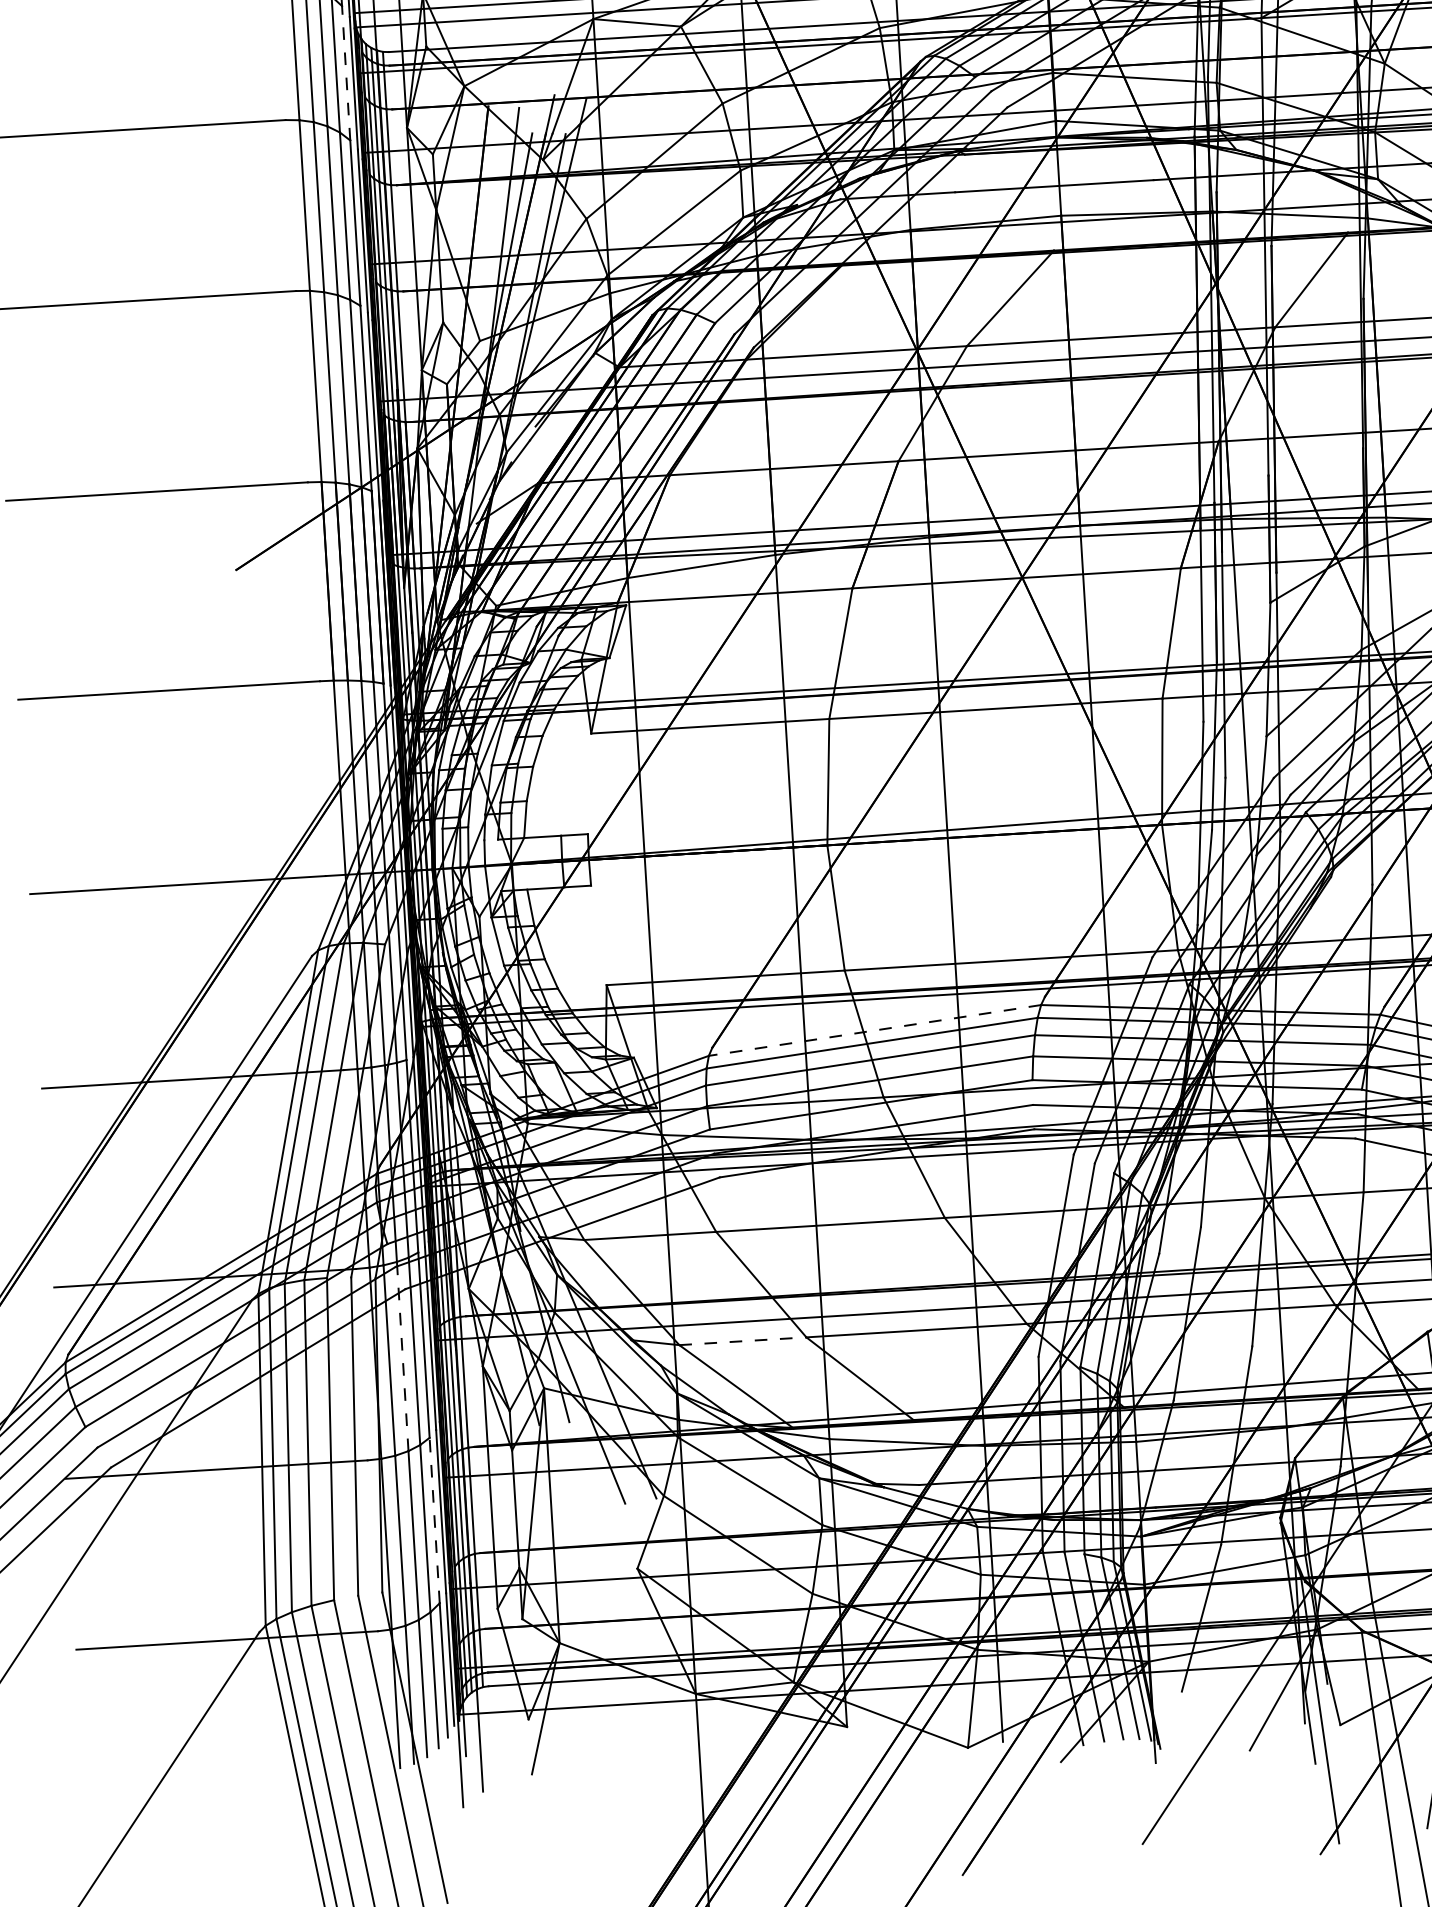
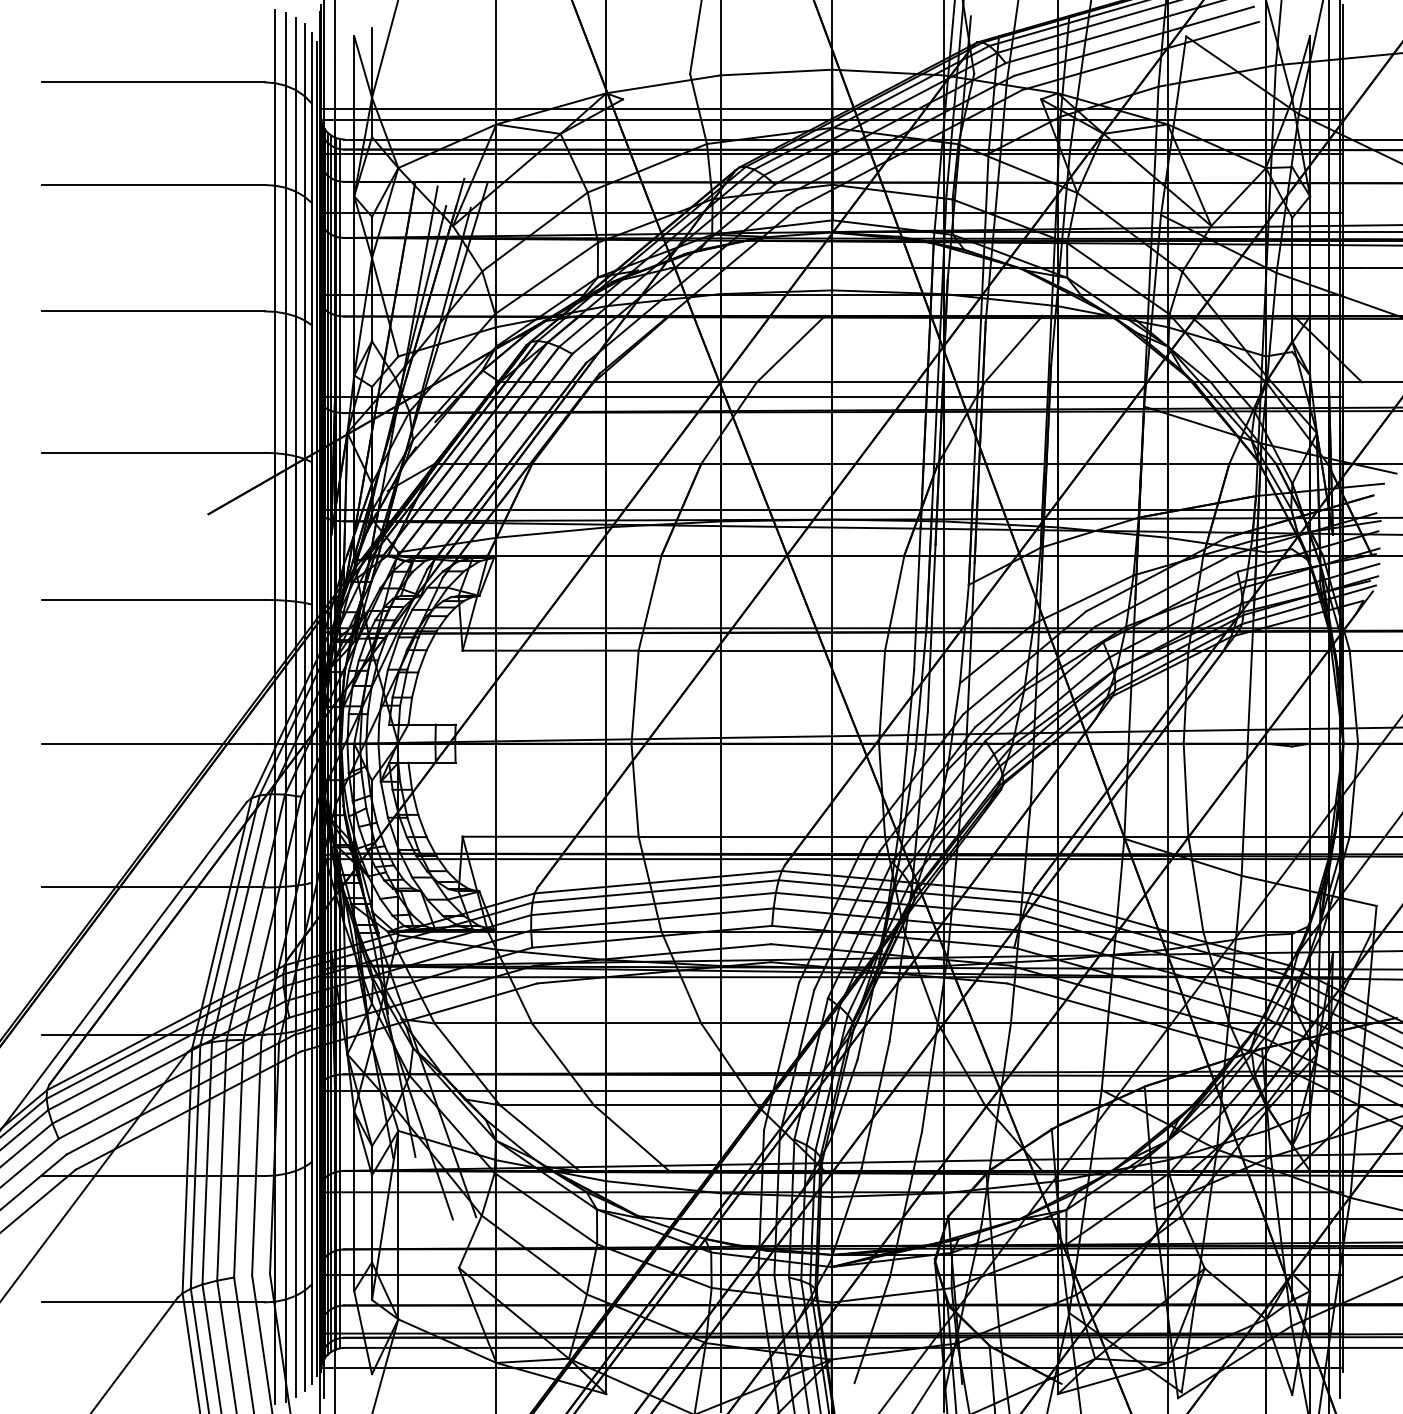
line: (345, 73) -> (311, 153), dashed -> solid
line: (873, 1030) -> (657, 882), dashed -> solid
line: (742, 1341) -> (546, 1105), dashed -> solid
line: (402, 1357) -> (295, 1101), dashed -> solid
line: (434, 1519) -> (311, 1222), dashed -> solid

